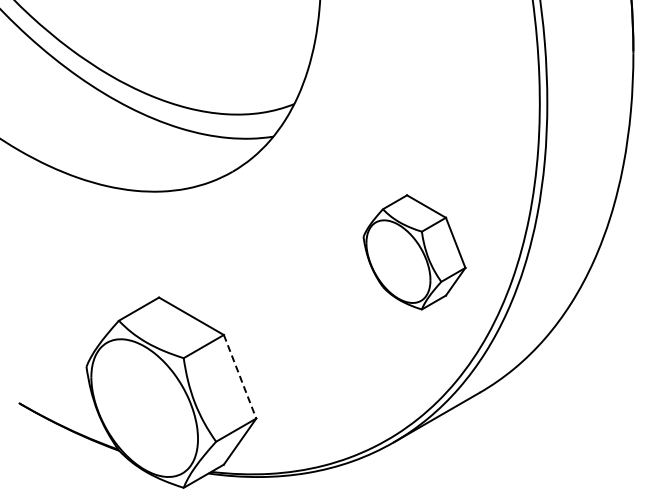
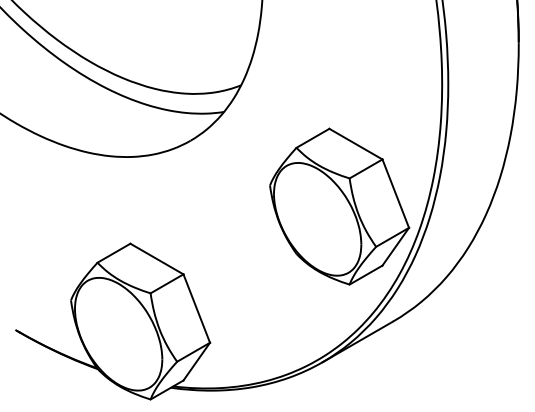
part: (414, 252) -> (339, 206), size x1.67
line: (240, 376) -> (197, 308), dashed -> solid

